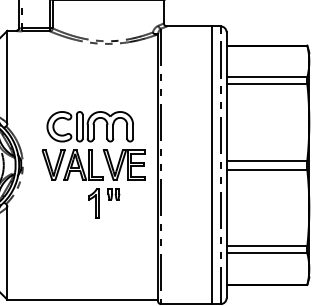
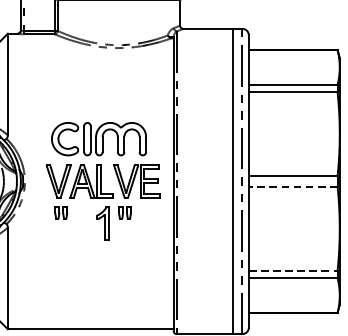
line: (266, 169) -> (292, 186), solid -> dashed
part: (55, 194) -> (60, 213), added
line: (267, 246) -> (293, 270), solid -> dashed

